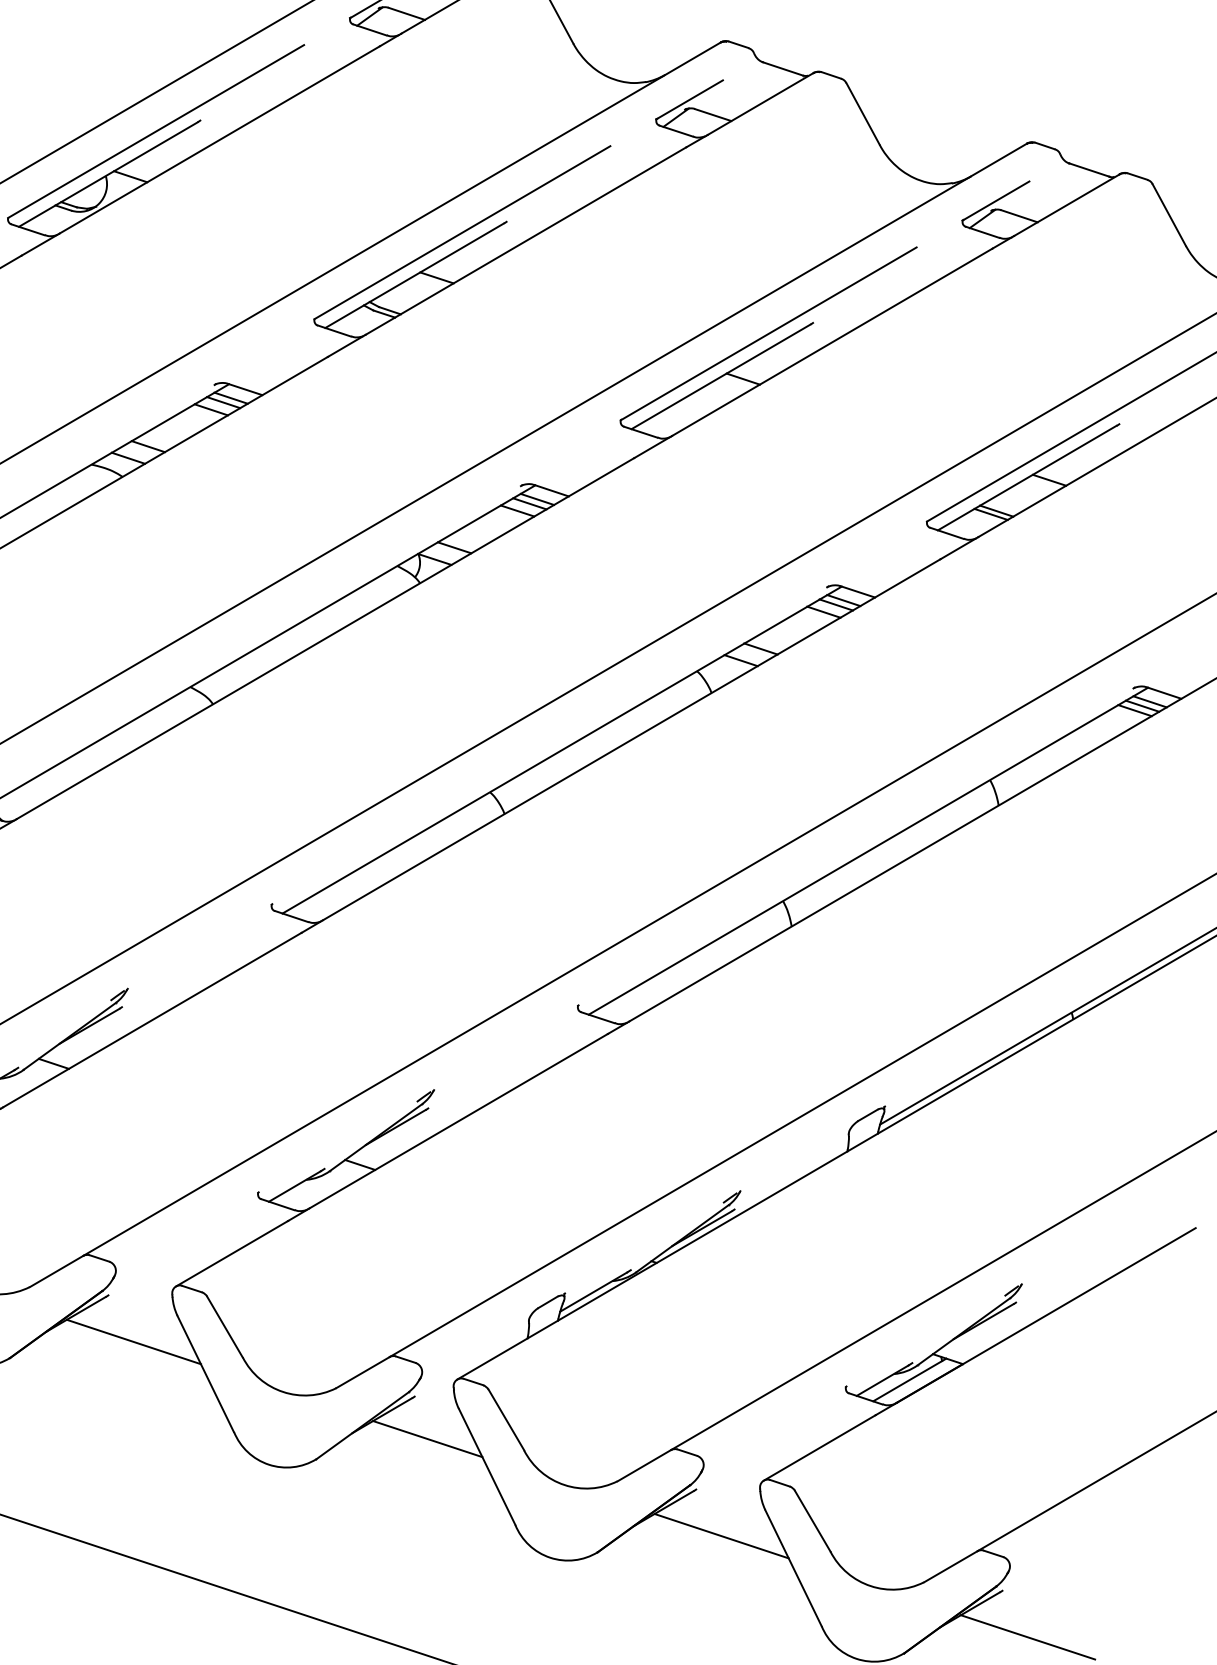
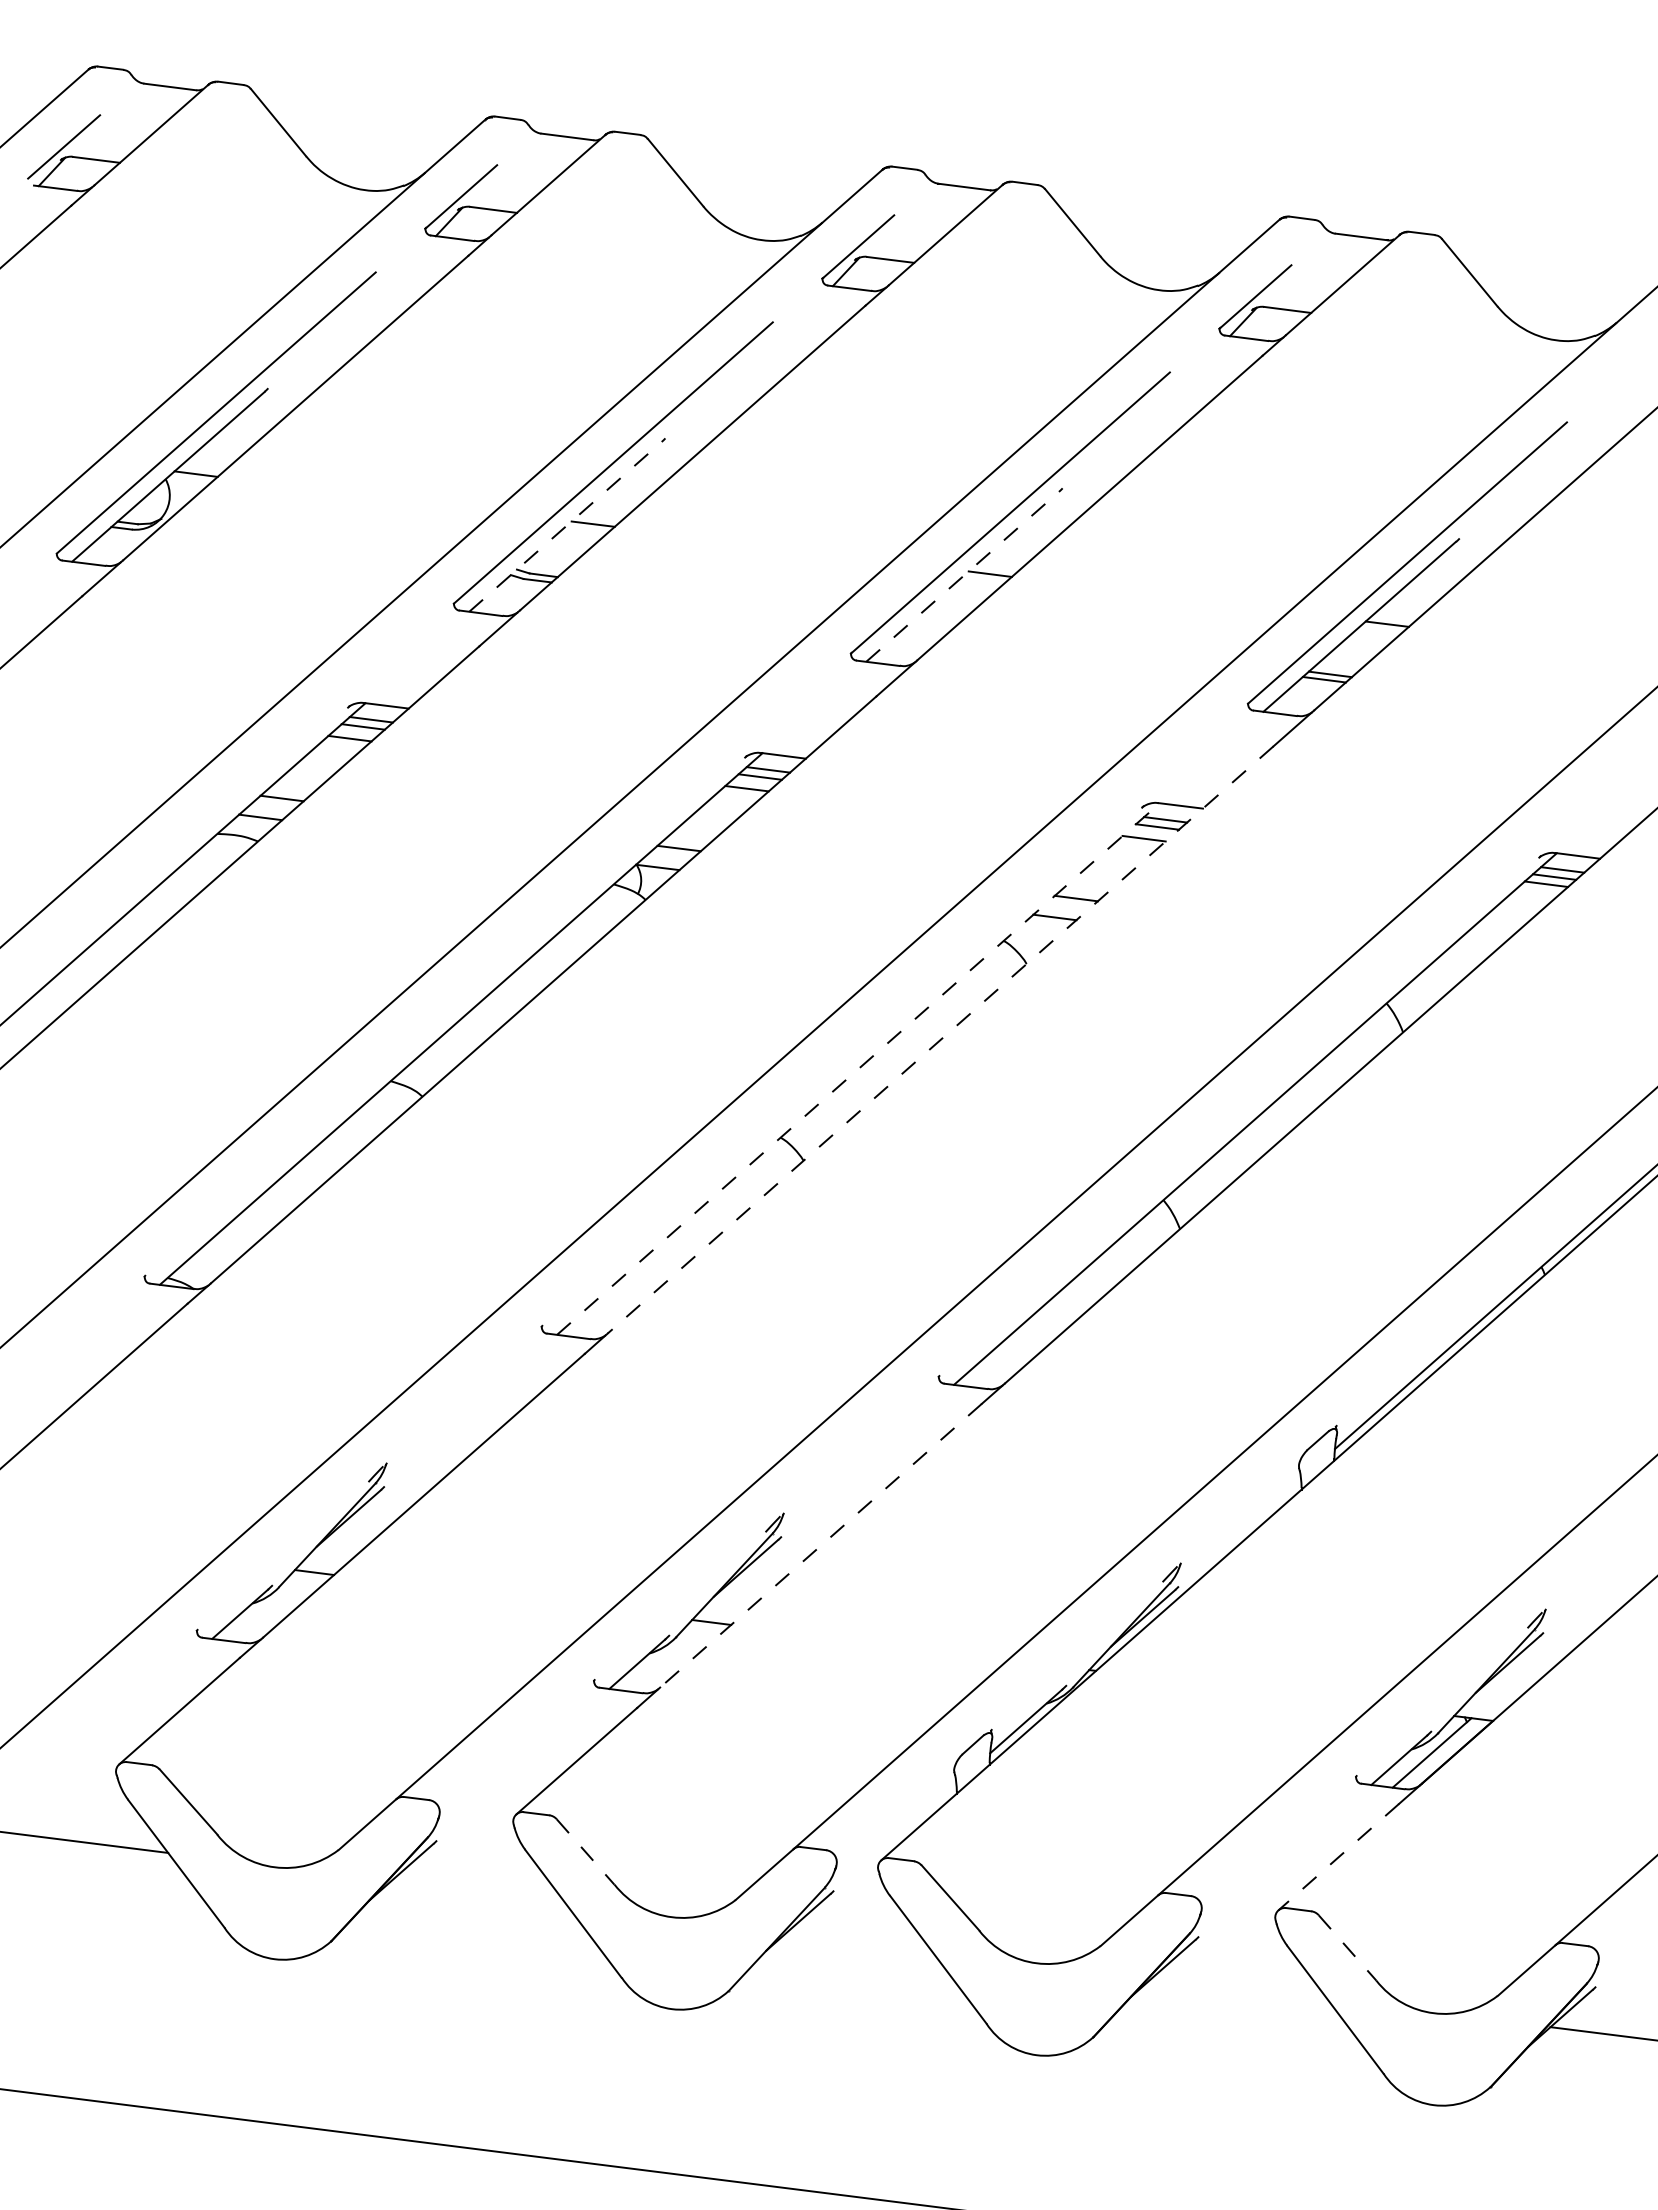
line: (414, 275) -> (565, 526), solid -> dashed
line: (720, 376) -> (962, 576), solid -> dashed
line: (631, 739) -> (940, 1039), solid -> dashed
line: (562, 750) -> (858, 1069), solid -> dashed
line: (459, 1121) -> (821, 1545), solid -> dashed
line: (224, 1327) -> (585, 1852), solid -> dashed
line: (133, 1342) -> (478, 1892), removed
line: (427, 1438) -> (859, 1939), removed
line: (819, 1448) -> (1338, 1857), solid -> dashed
line: (812, 1521) -> (1347, 1948), solid -> dashed
line: (721, 1536) -> (1240, 1988), removed

